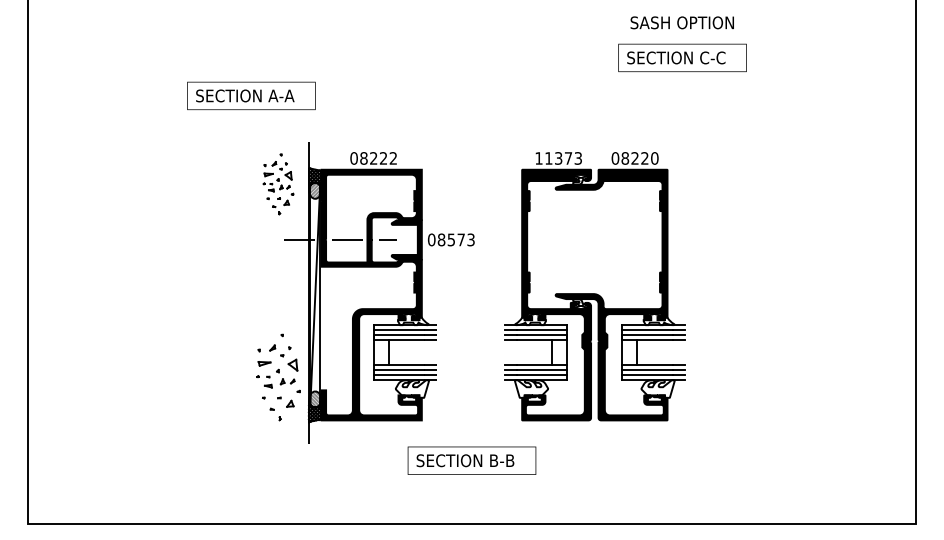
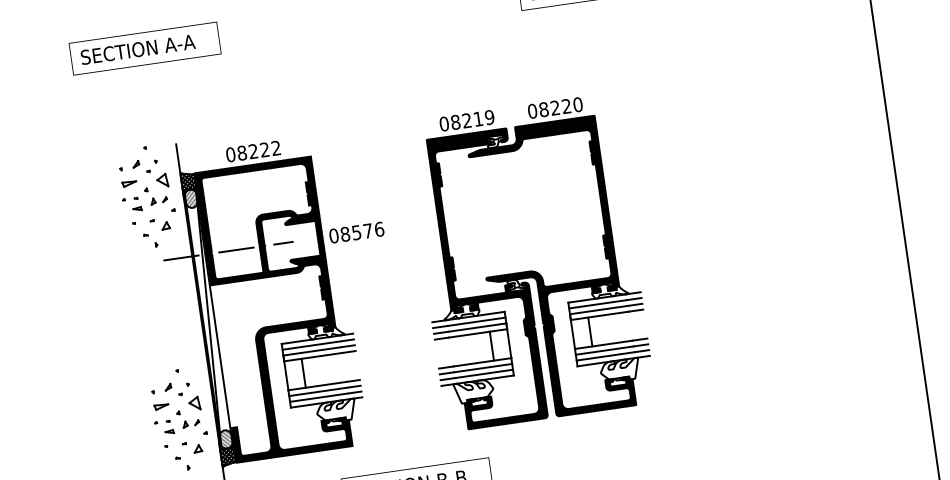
text: (251, 95) -> (145, 48), moved
text: (558, 158) -> (466, 120), 11373 -> 08219
part: (278, 184) -> (147, 197), size x1.43
text: (470, 239) -> (378, 229), 08573 -> 08576

